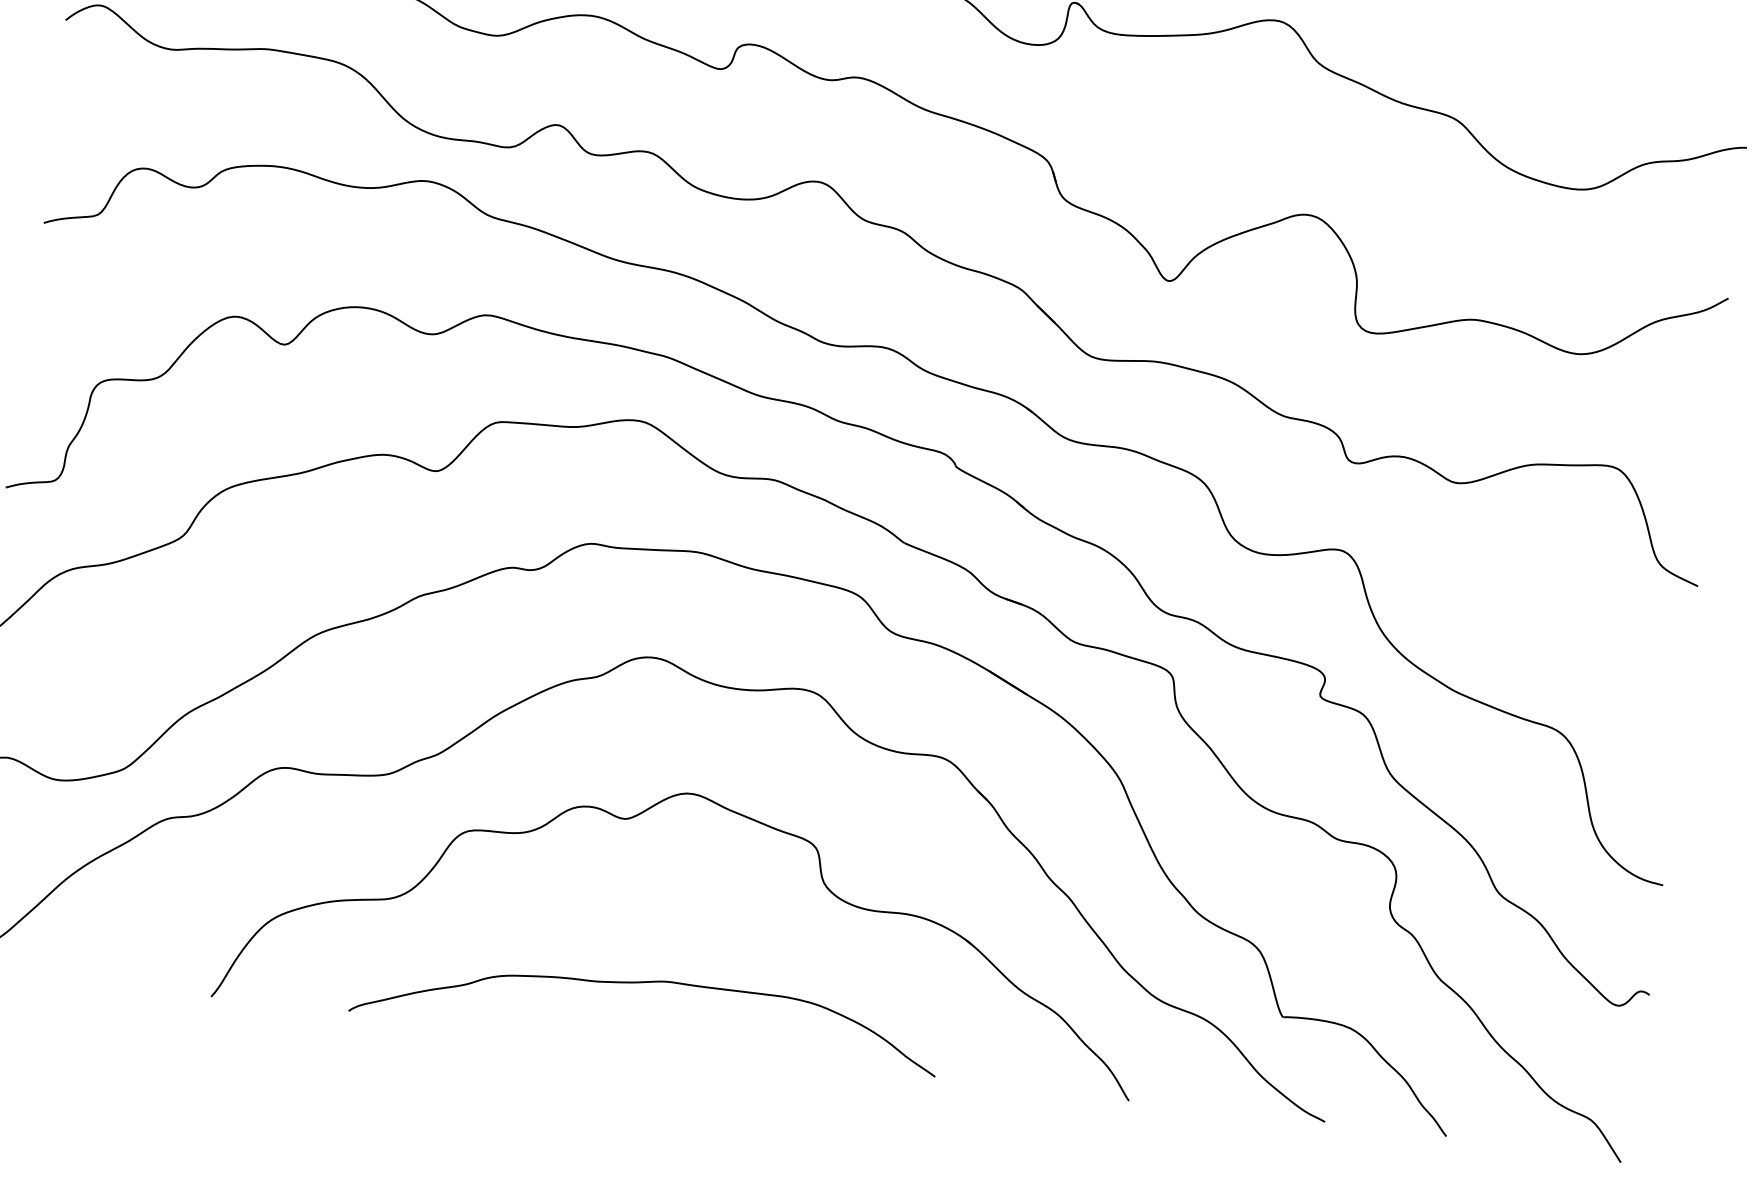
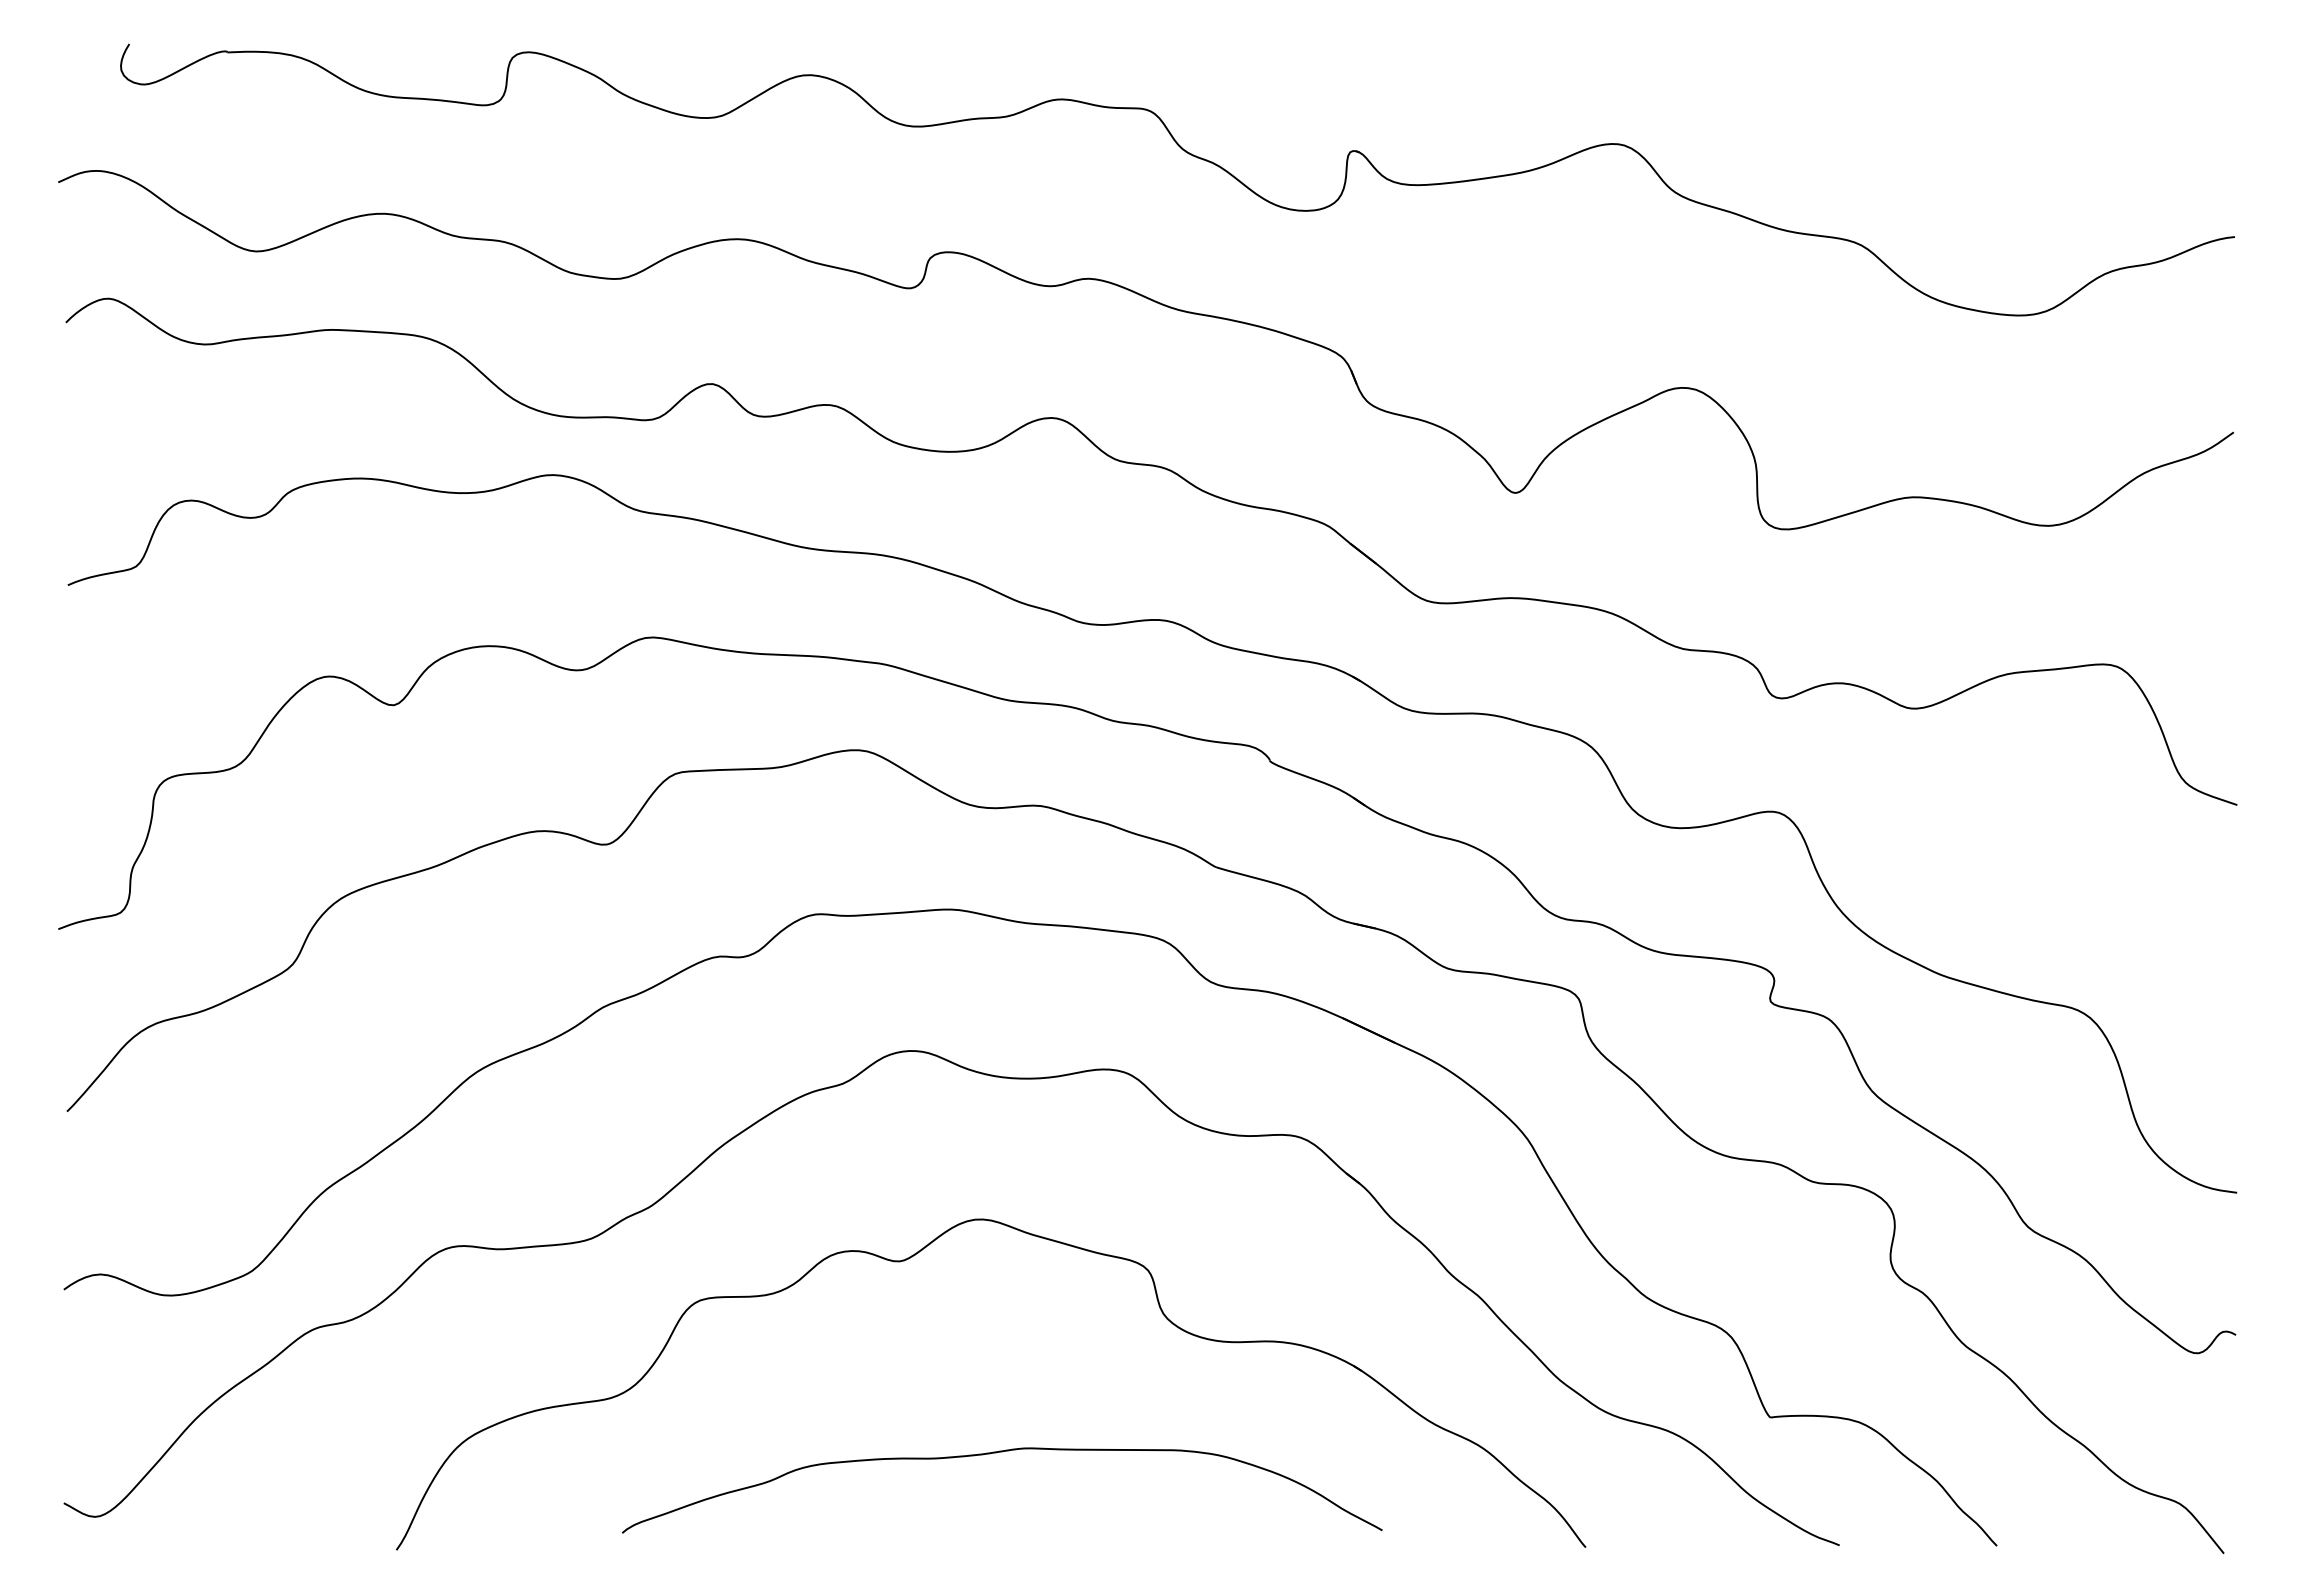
curve: (644, 983) -> (996, 1453), moved

